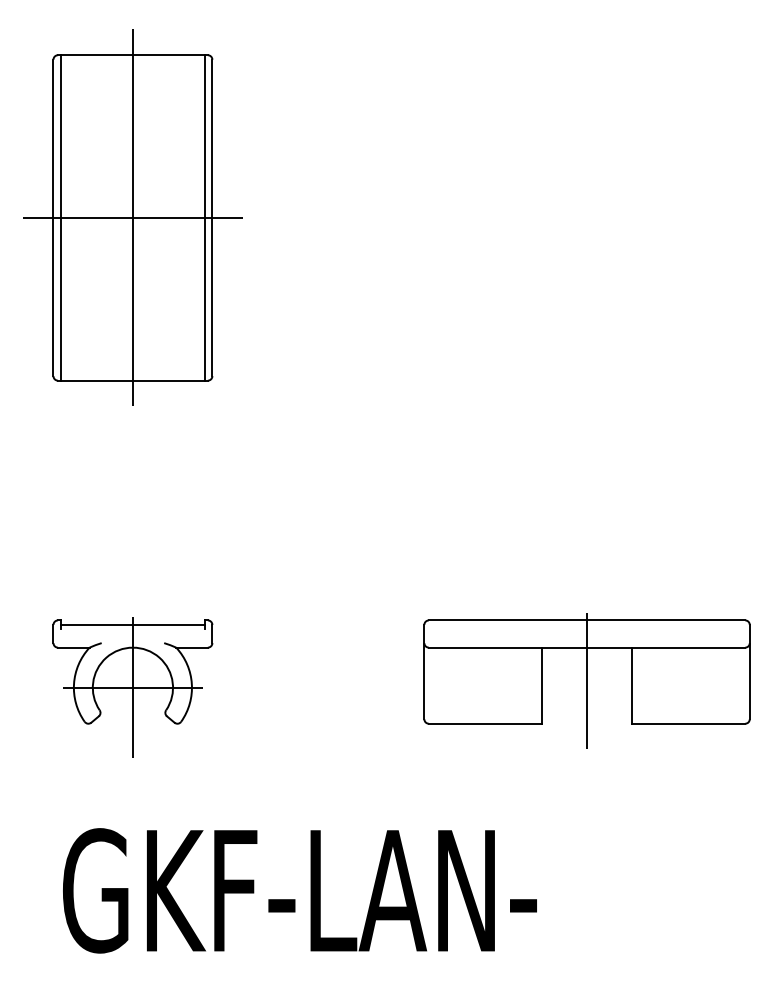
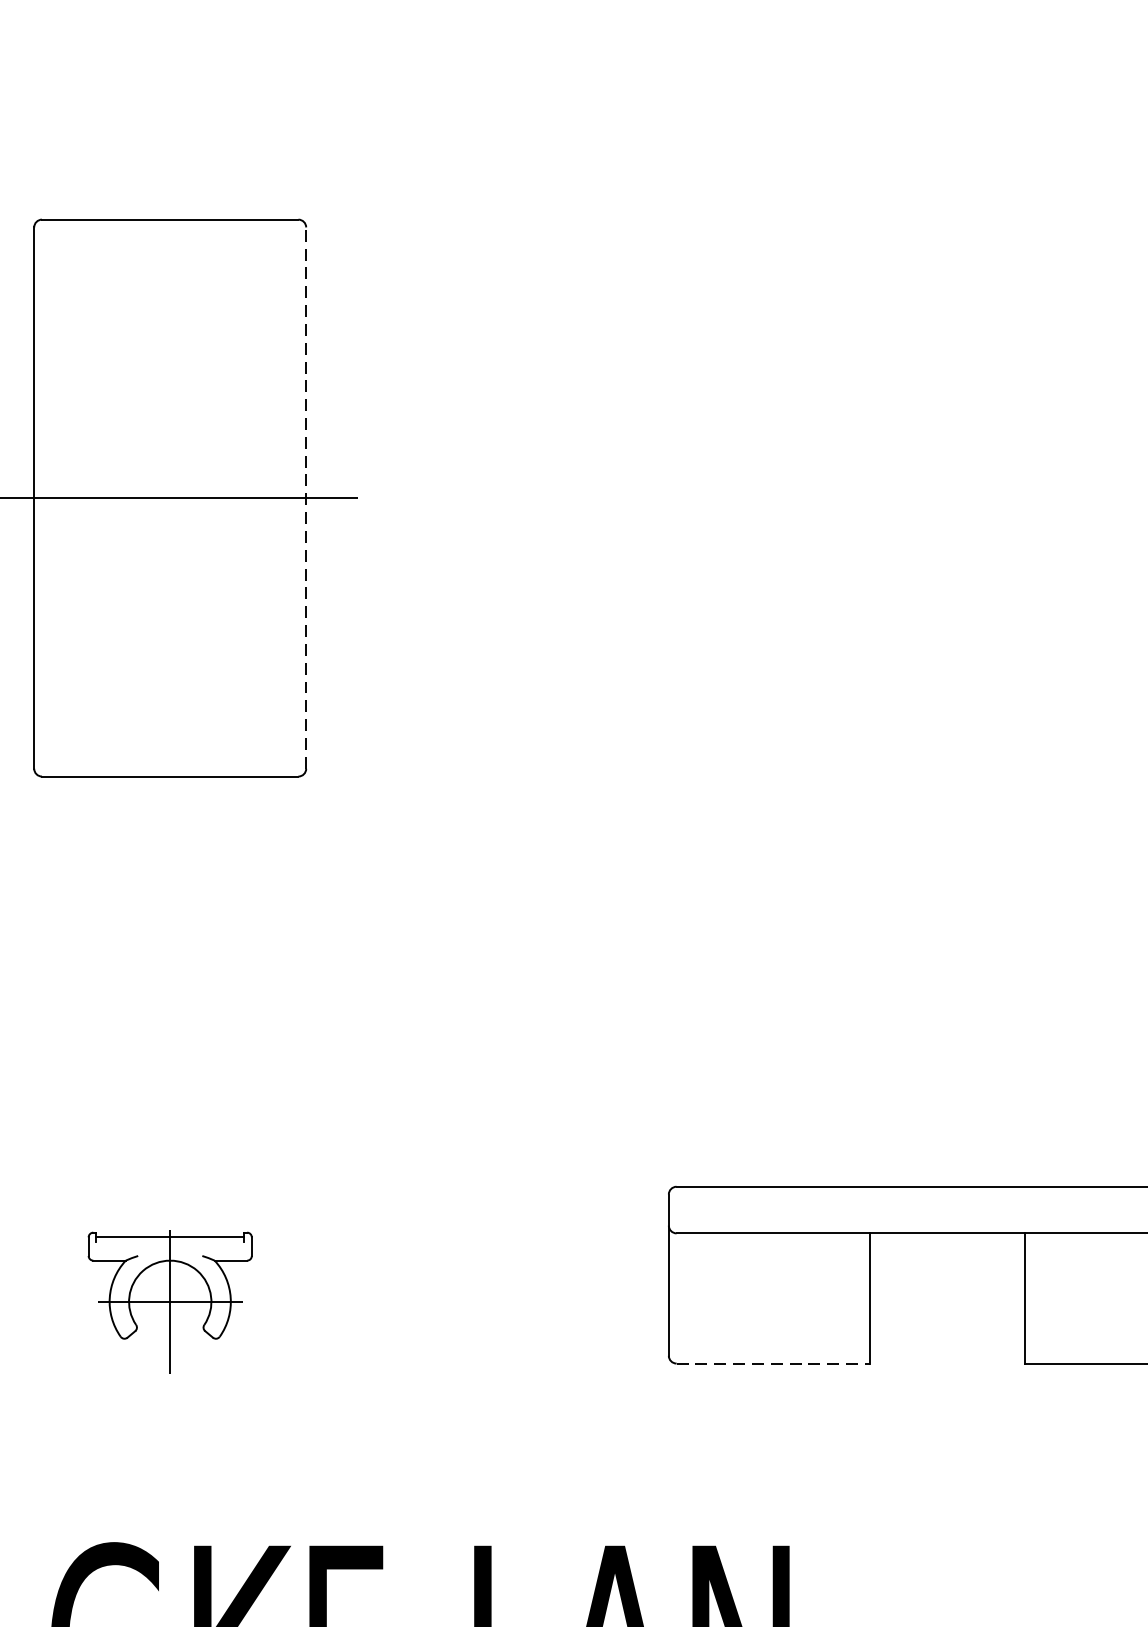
line: (61, 217) -> (47, 497), removed
line: (132, 217) -> (169, 497), removed
line: (204, 217) -> (292, 497), removed
line: (212, 217) -> (306, 497), solid -> dashed
line: (587, 680) -> (948, 1289), removed
part: (132, 687) -> (169, 1301), size x0.6
line: (485, 723) -> (773, 1363), solid -> dashed

